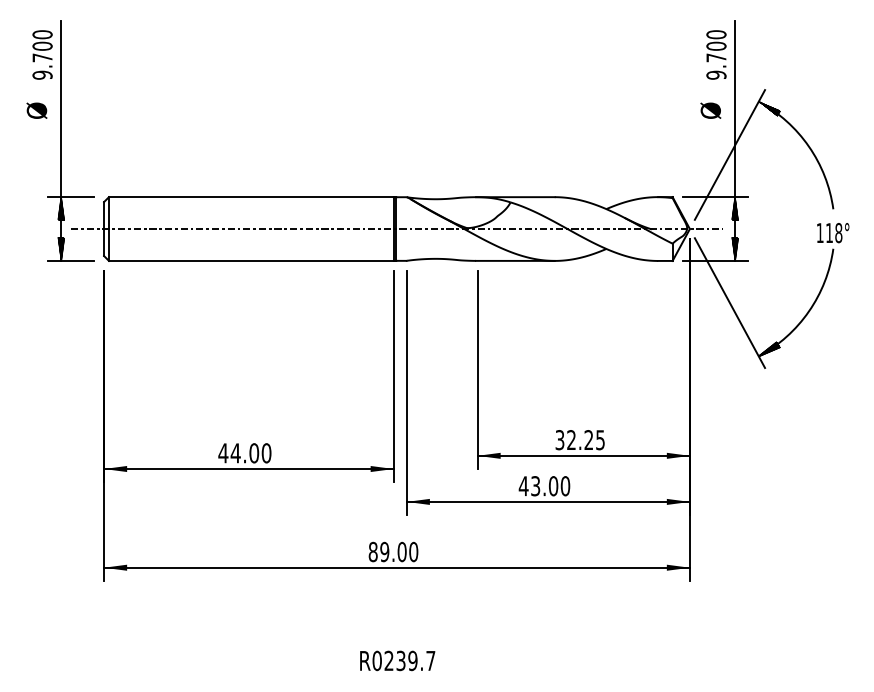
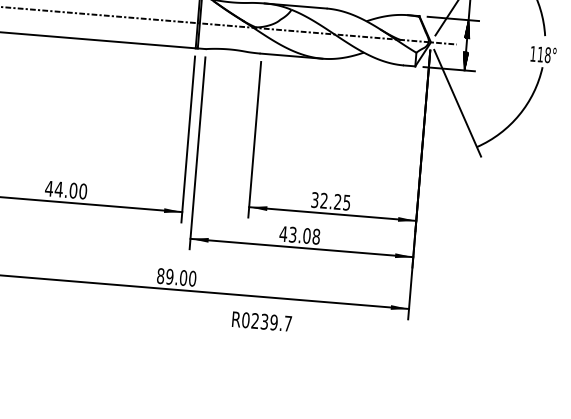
hatch: (769, 349) -> (485, 142), removed
text: (565, 485) -> (316, 236), 43.00 -> 43.08
text: (397, 660) -> (261, 321), moved

